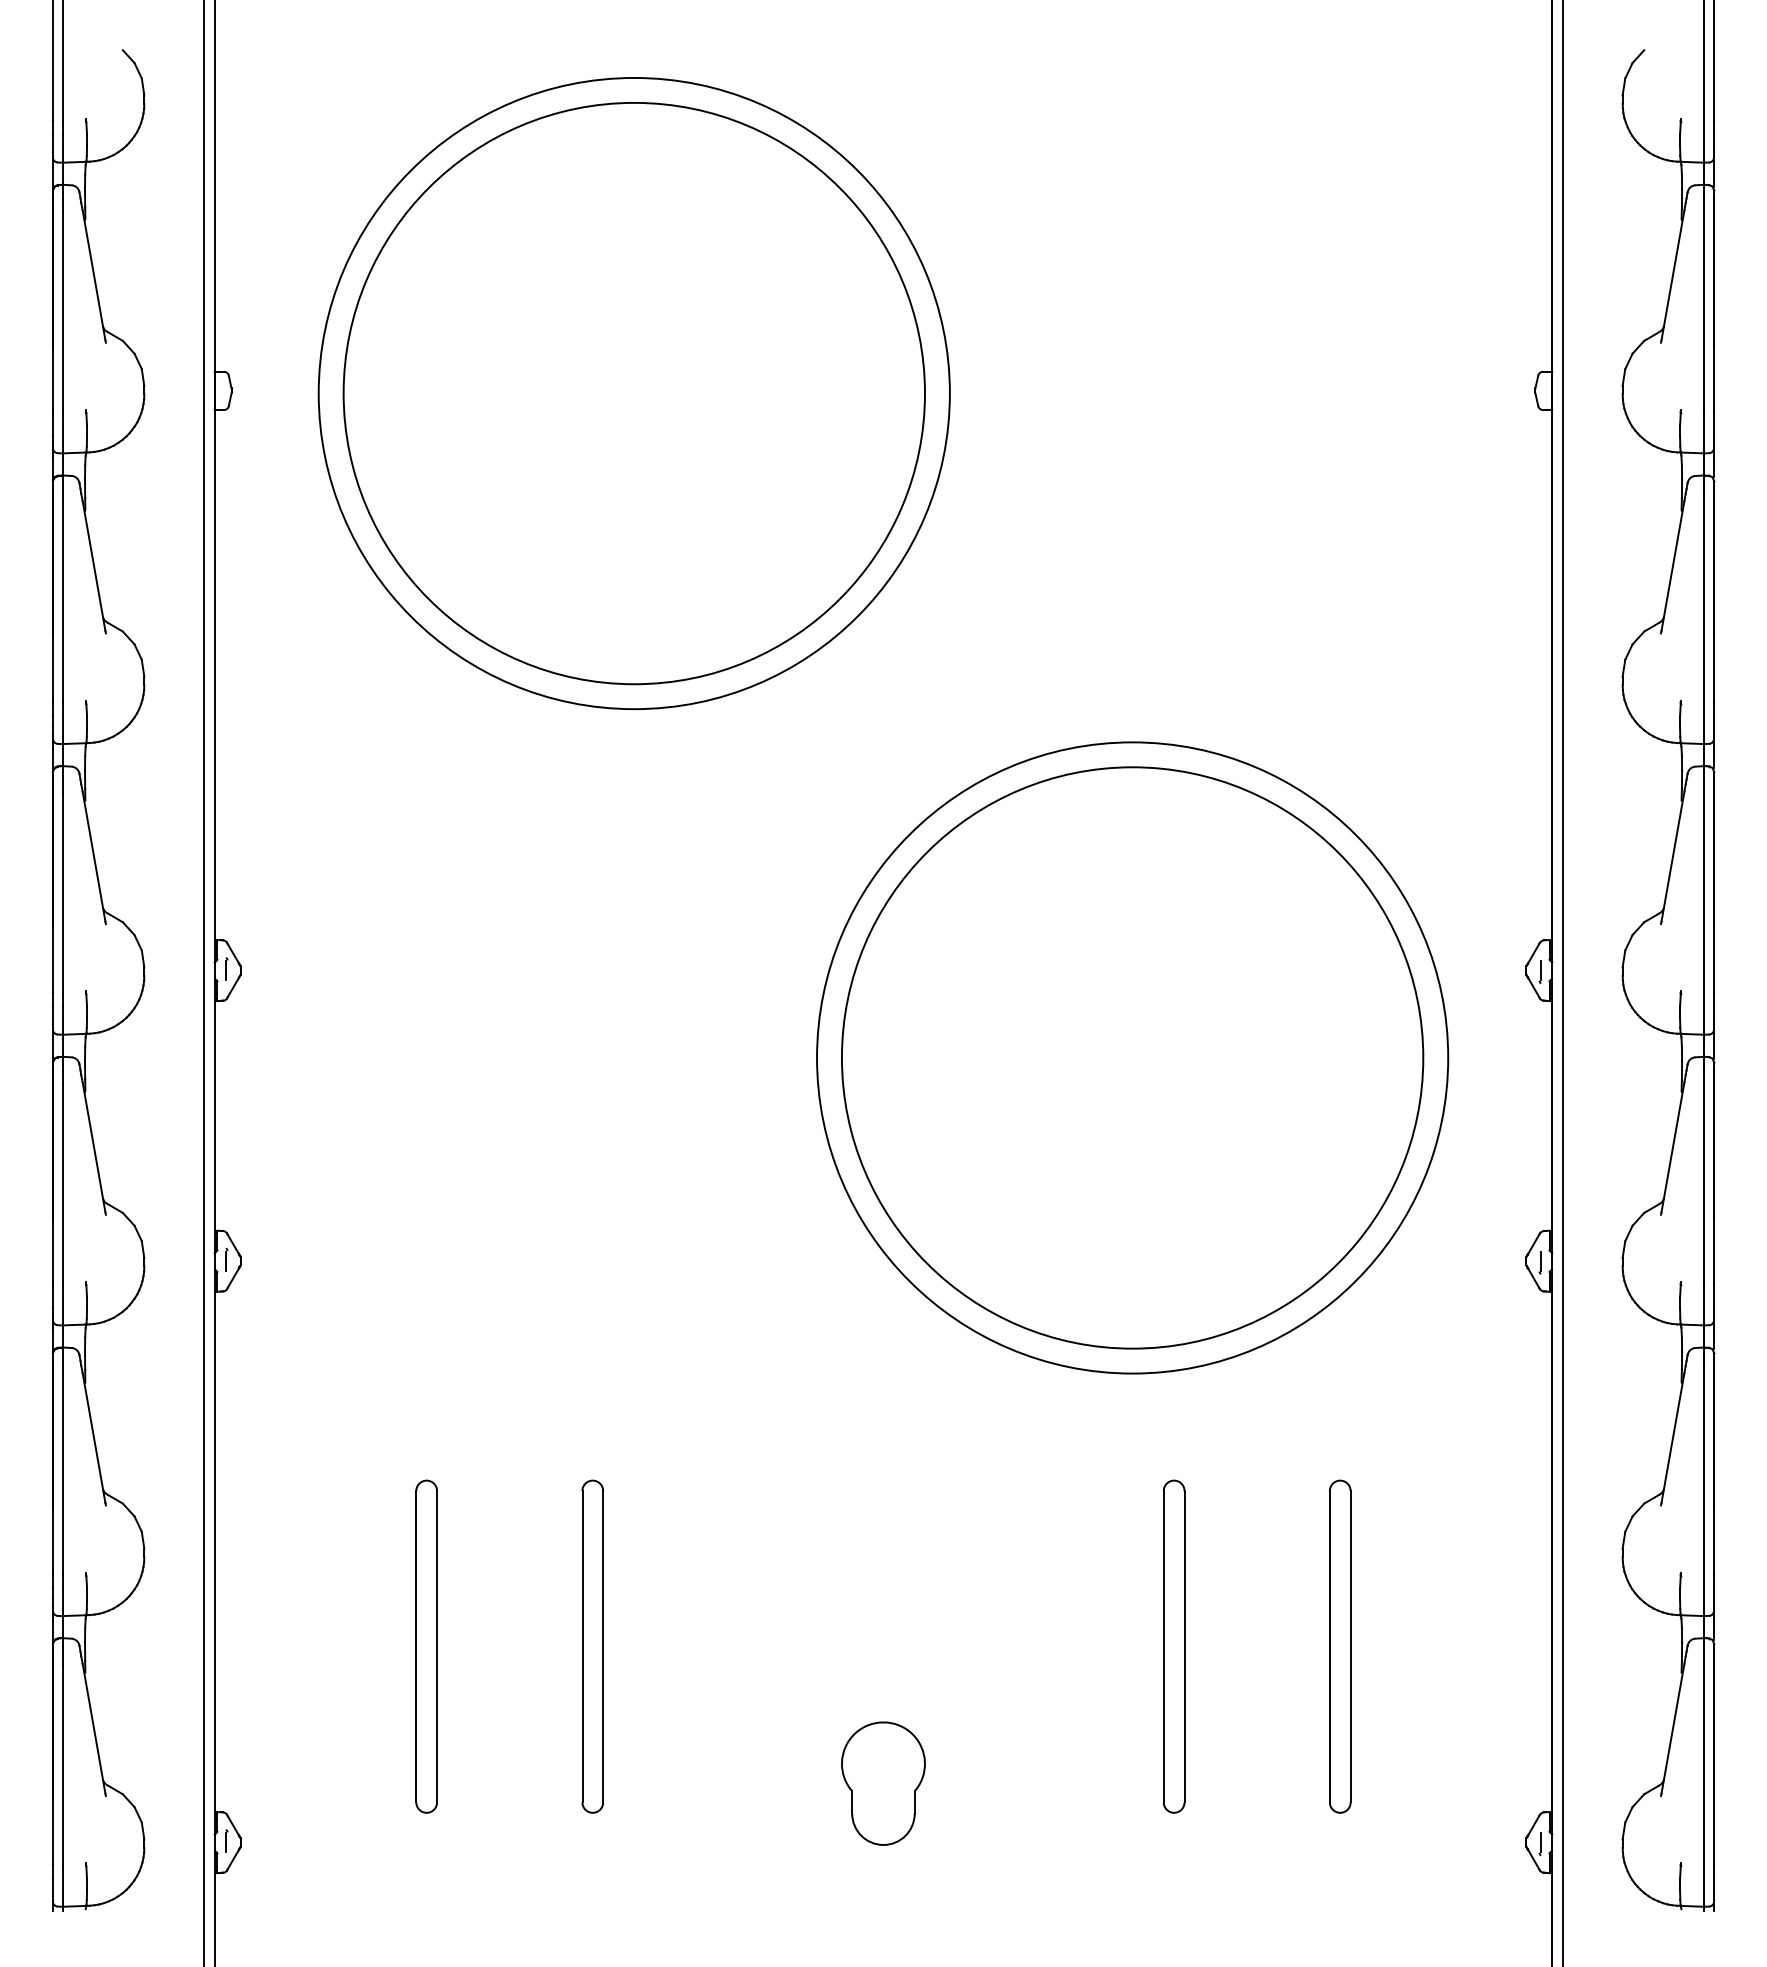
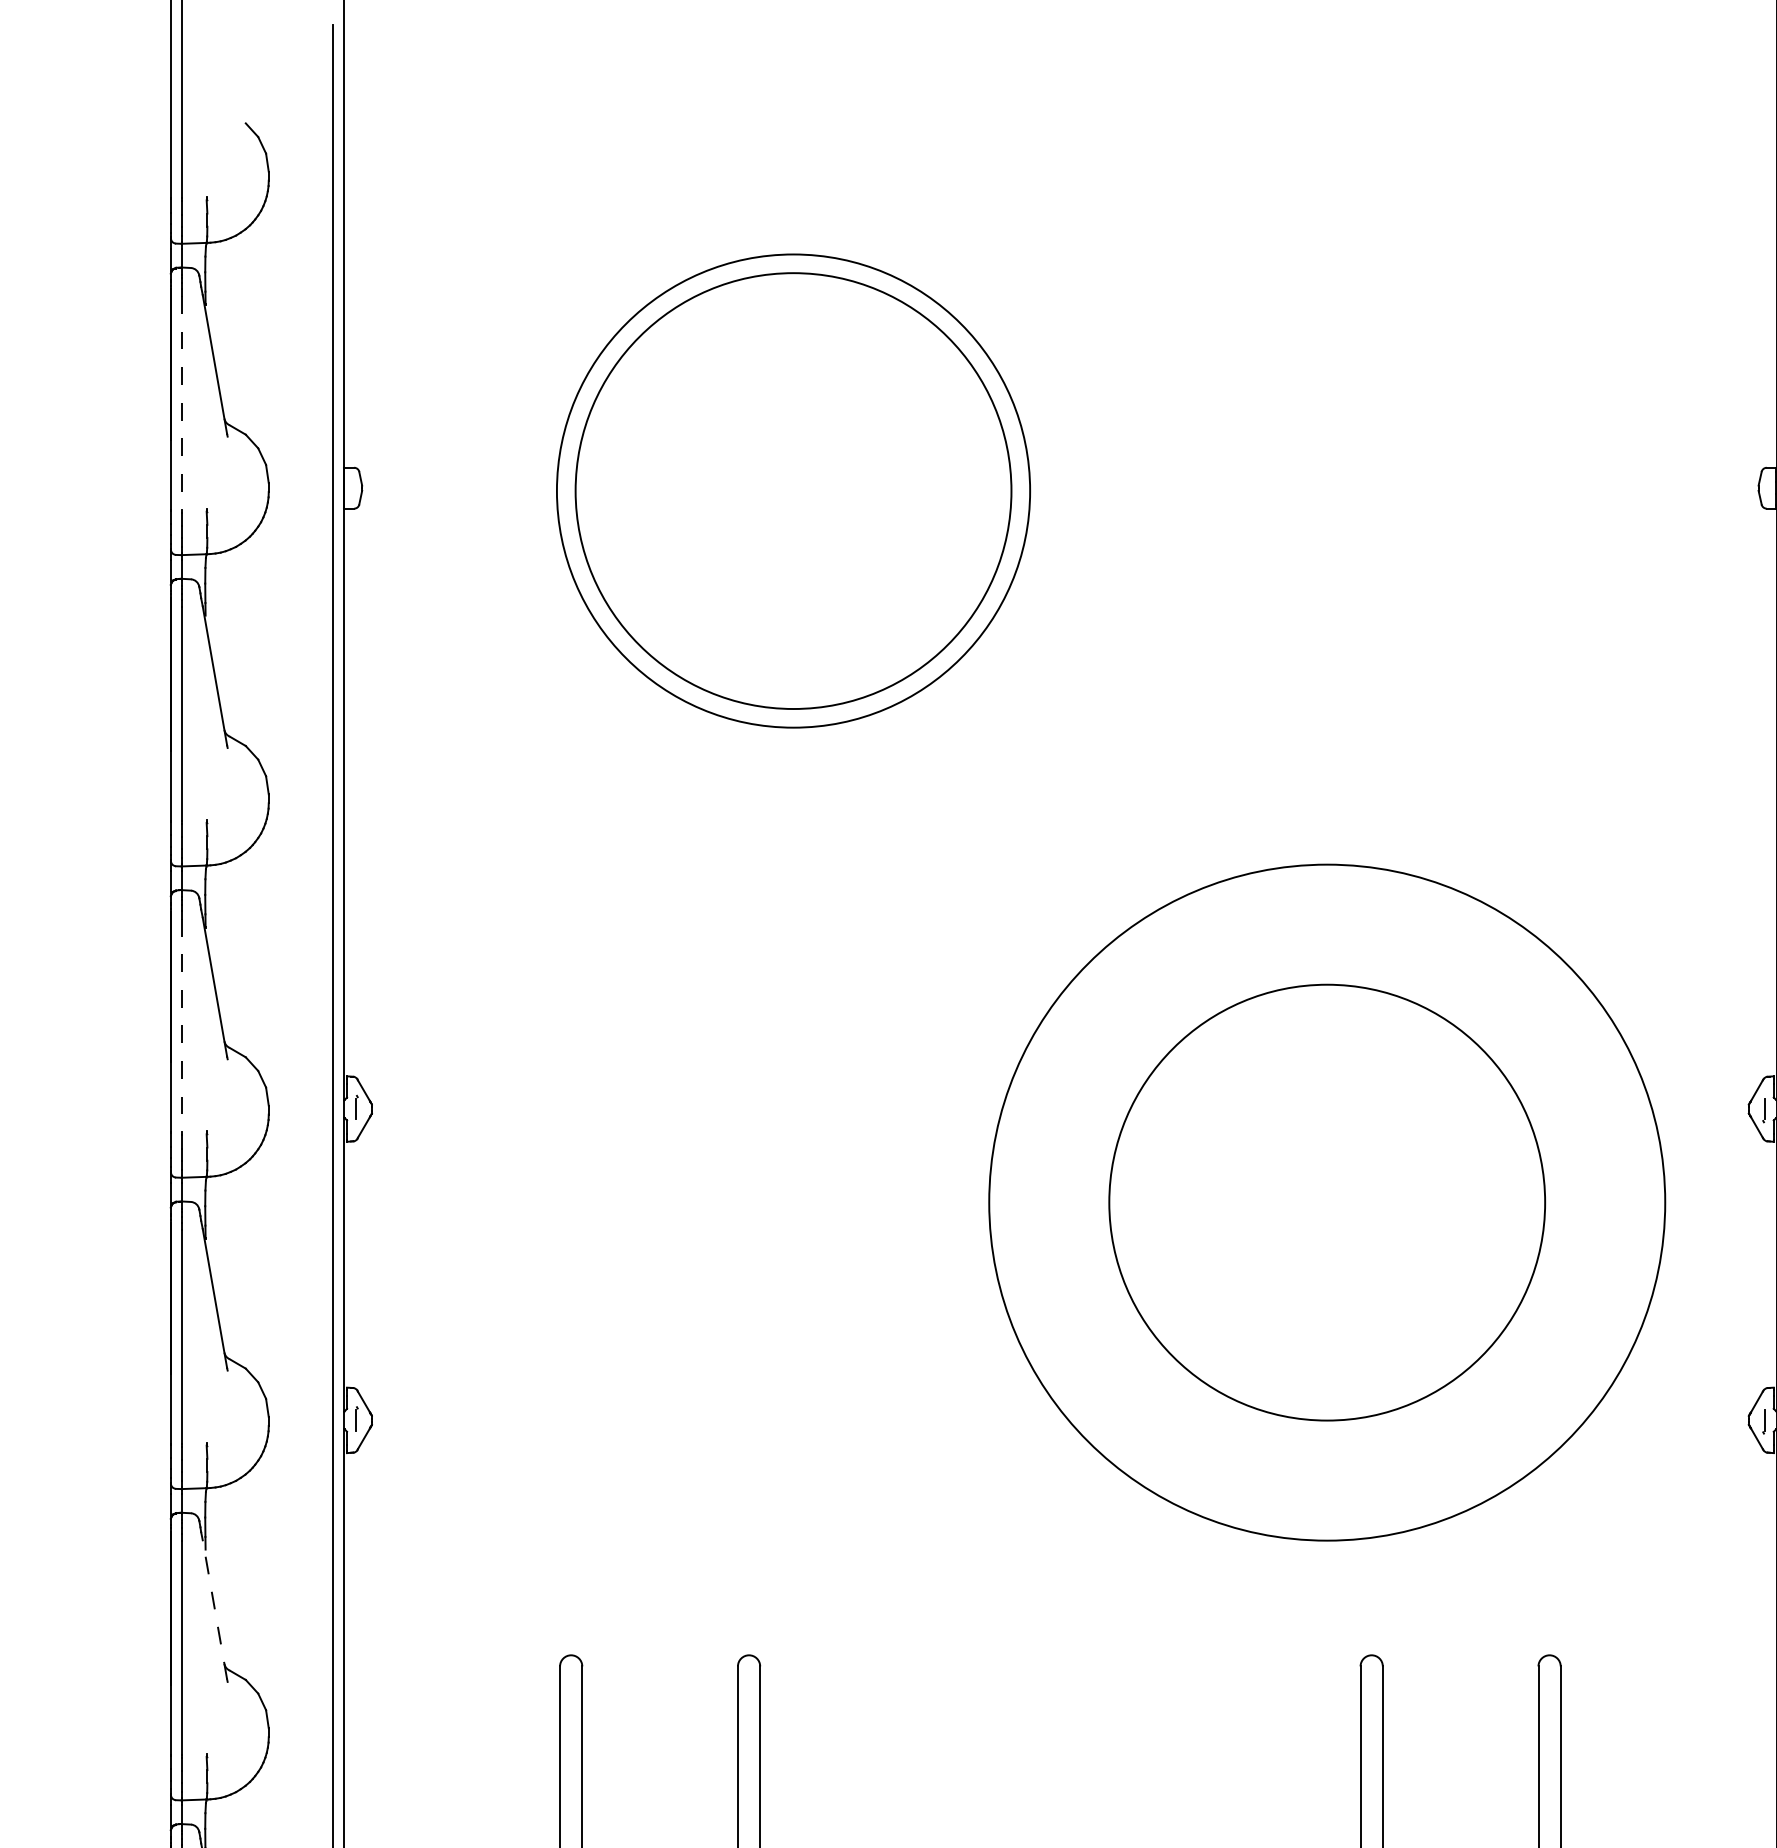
line: (62, 311) -> (181, 403), solid -> dashed
circle: (633, 393) -> (792, 491), size x0.7
circle: (633, 393) -> (792, 491), size x0.7
line: (62, 892) -> (181, 1025), solid -> dashed
circle: (1132, 1057) -> (1327, 1202), size x0.7
line: (94, 1438) -> (215, 1610), solid -> dashed

